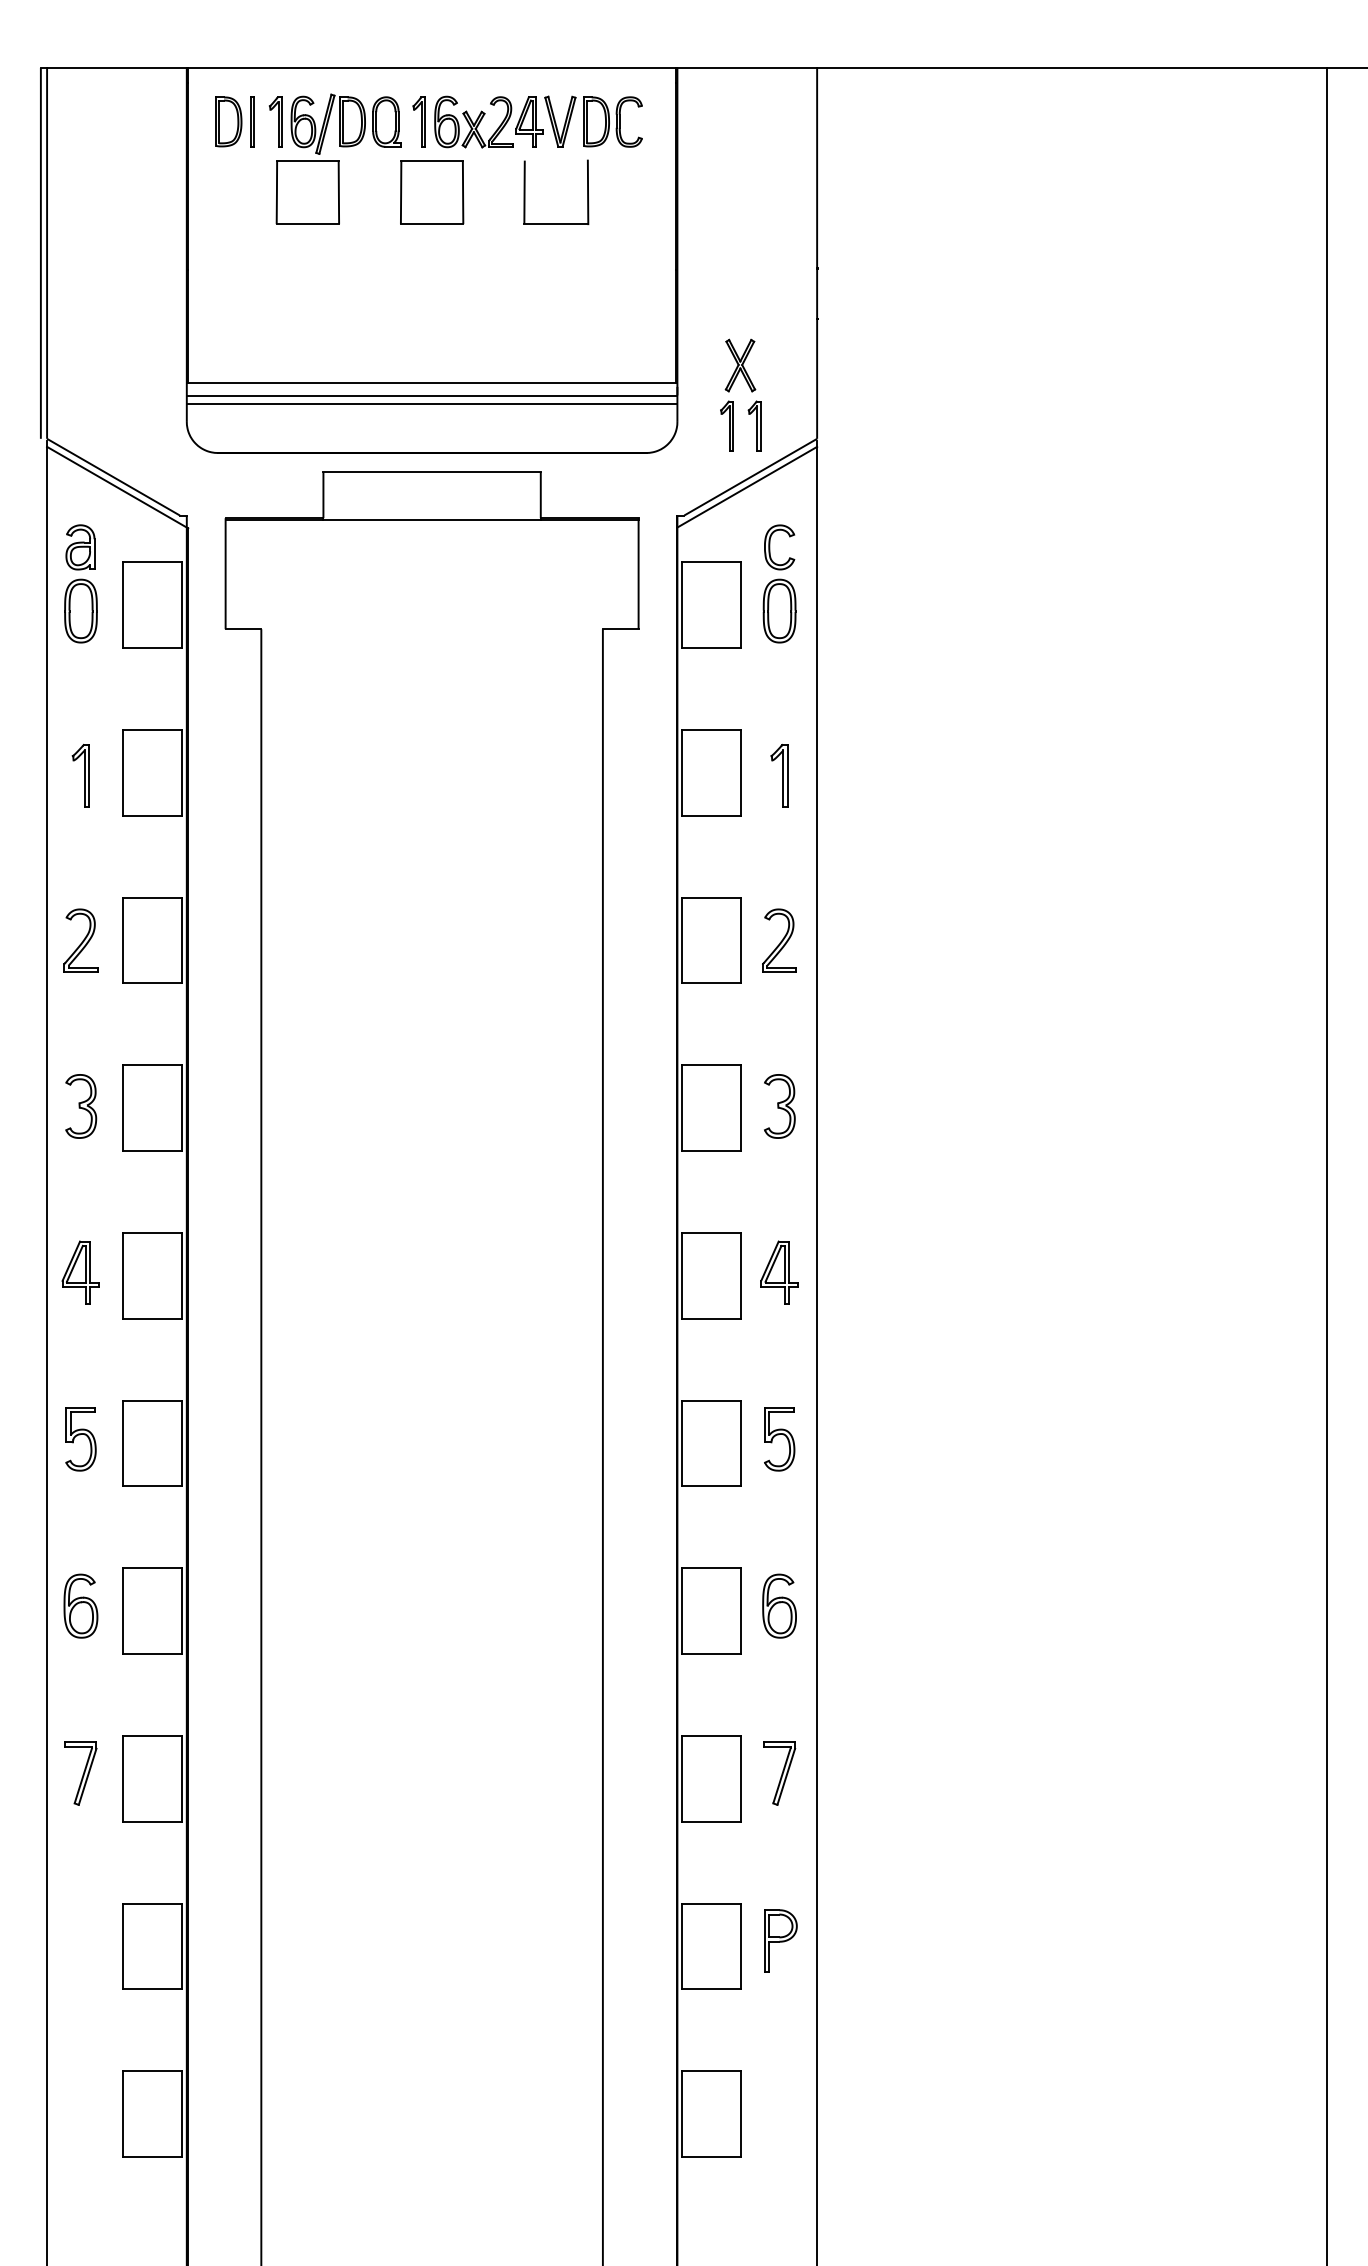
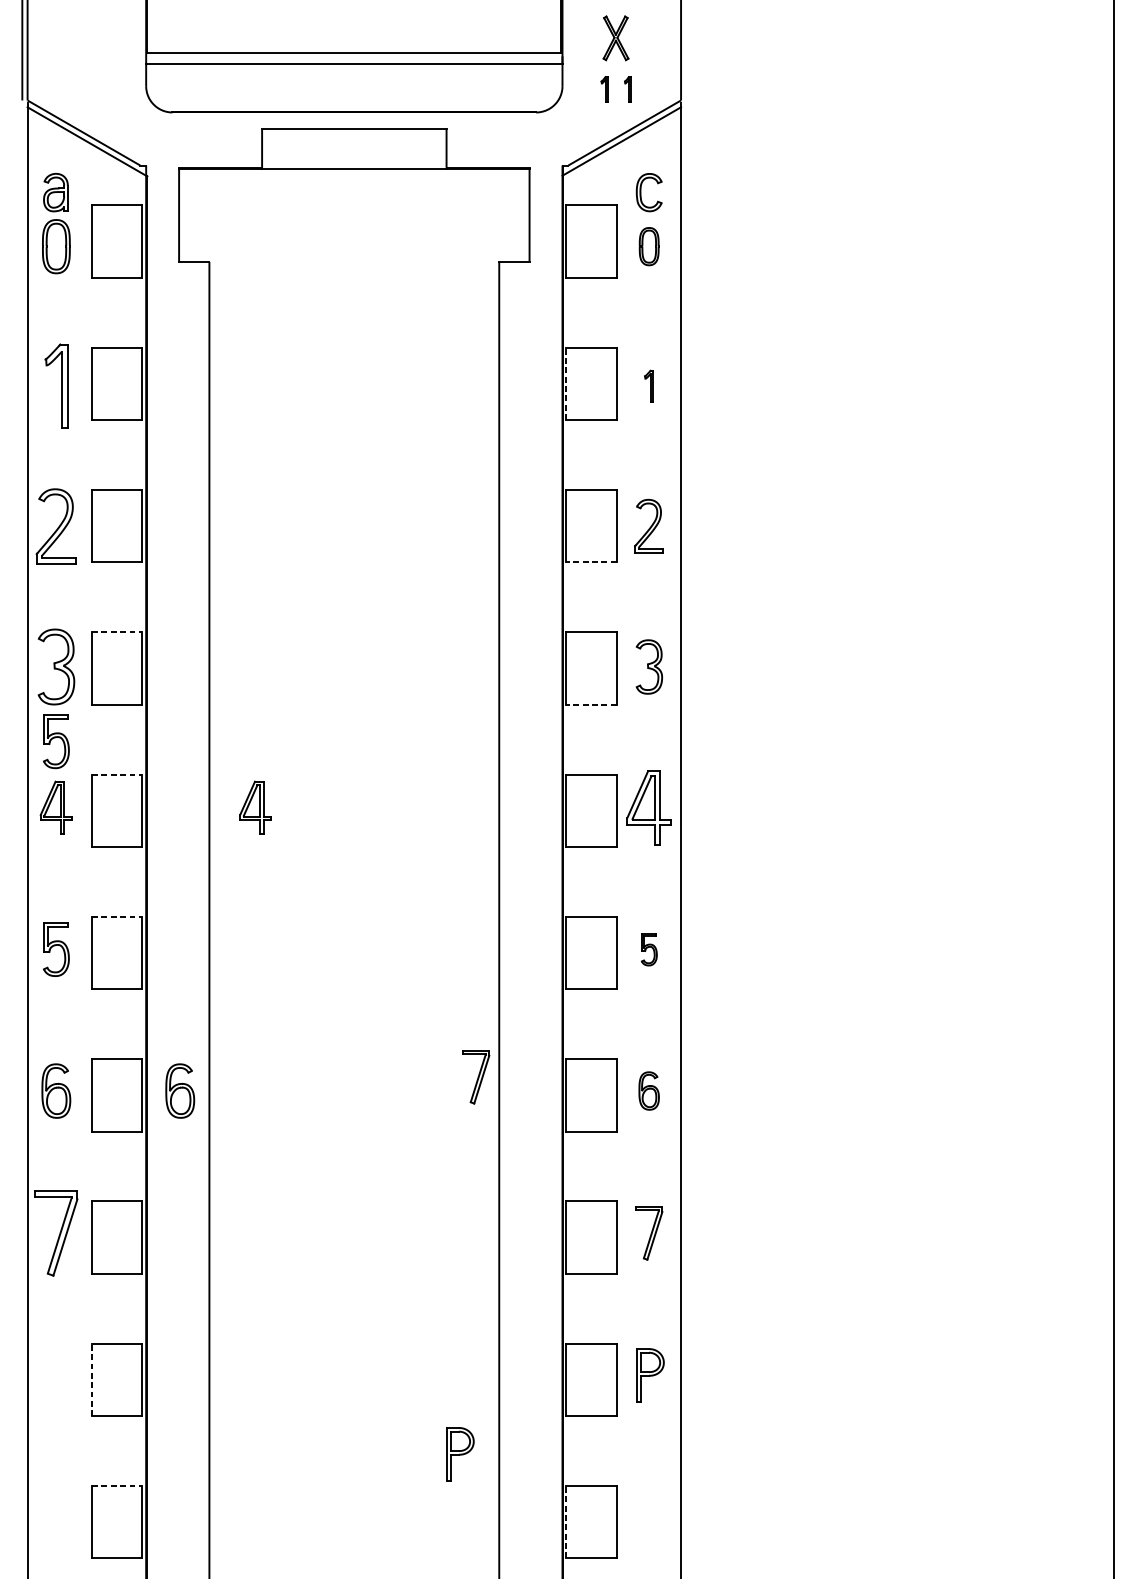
line: (431, 403) -> (353, 70), removed
part: (726, 425) -> (604, 89), size x0.6
part: (754, 425) -> (627, 89), size x0.6
part: (779, 610) -> (649, 246), size x0.7
line: (682, 772) -> (566, 383), solid -> dashed
part: (80, 775) -> (55, 386), size x1.6
part: (779, 775) -> (649, 386), size x0.6
part: (80, 940) -> (55, 526), size x1.4
line: (711, 983) -> (591, 562), solid -> dashed
line: (153, 1065) -> (117, 632), solid -> dashed
part: (81, 1106) -> (56, 667), size x1.4
line: (711, 1150) -> (591, 704), solid -> dashed
part: (80, 1194) -> (55, 741), added
line: (153, 1233) -> (117, 774), solid -> dashed
part: (315, 1272) -> (255, 807), added
part: (779, 1272) -> (649, 807), size x1.4
line: (153, 1400) -> (117, 916), solid -> dashed
part: (779, 1439) -> (649, 949), size x0.6
part: (575, 1589) -> (476, 1076), added
part: (226, 1605) -> (179, 1090), added
part: (779, 1605) -> (649, 1090), size x0.7
part: (80, 1773) -> (55, 1233), size x1.6
line: (123, 1946) -> (92, 1379), solid -> dashed
part: (556, 2033) -> (459, 1453), added
line: (153, 2071) -> (117, 1485), solid -> dashed
line: (682, 2114) -> (566, 1522), solid -> dashed

